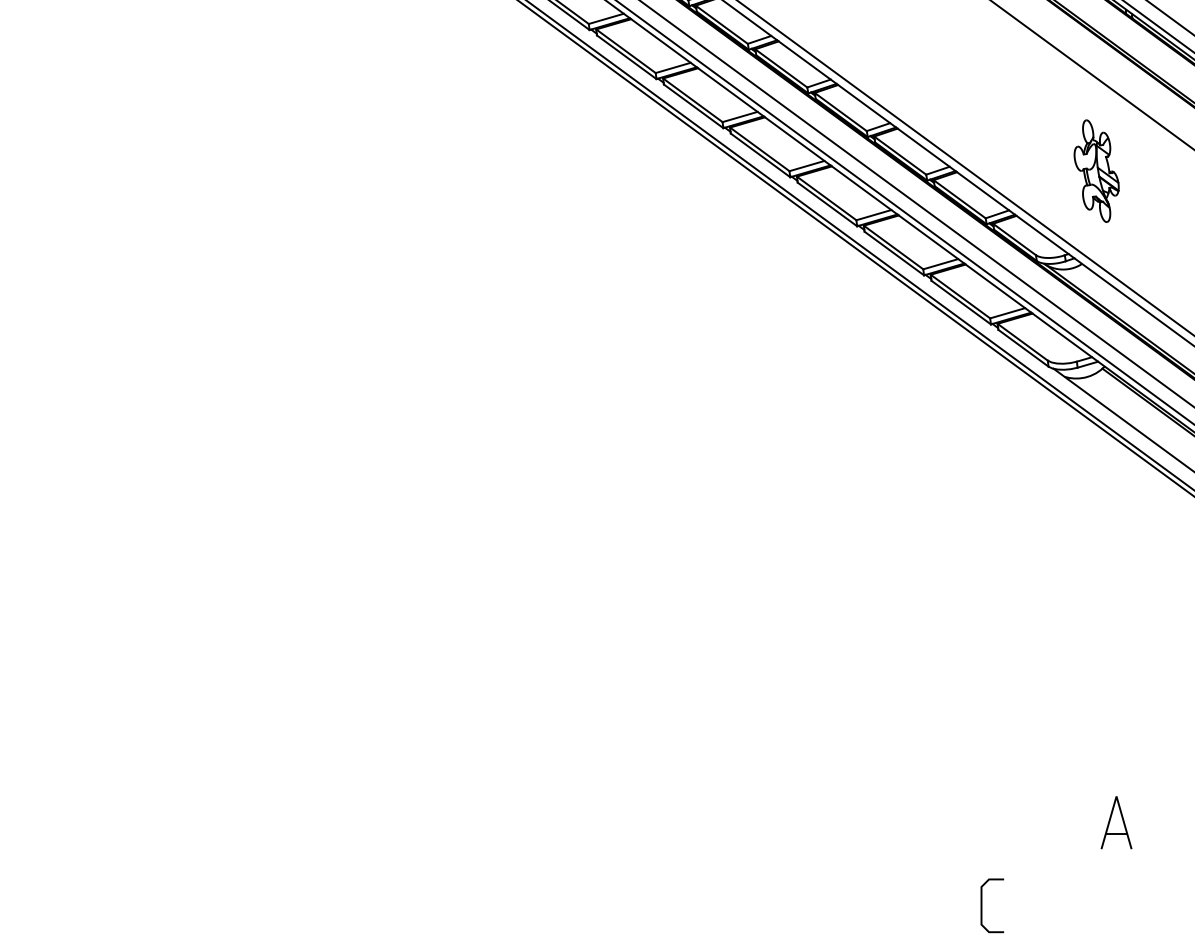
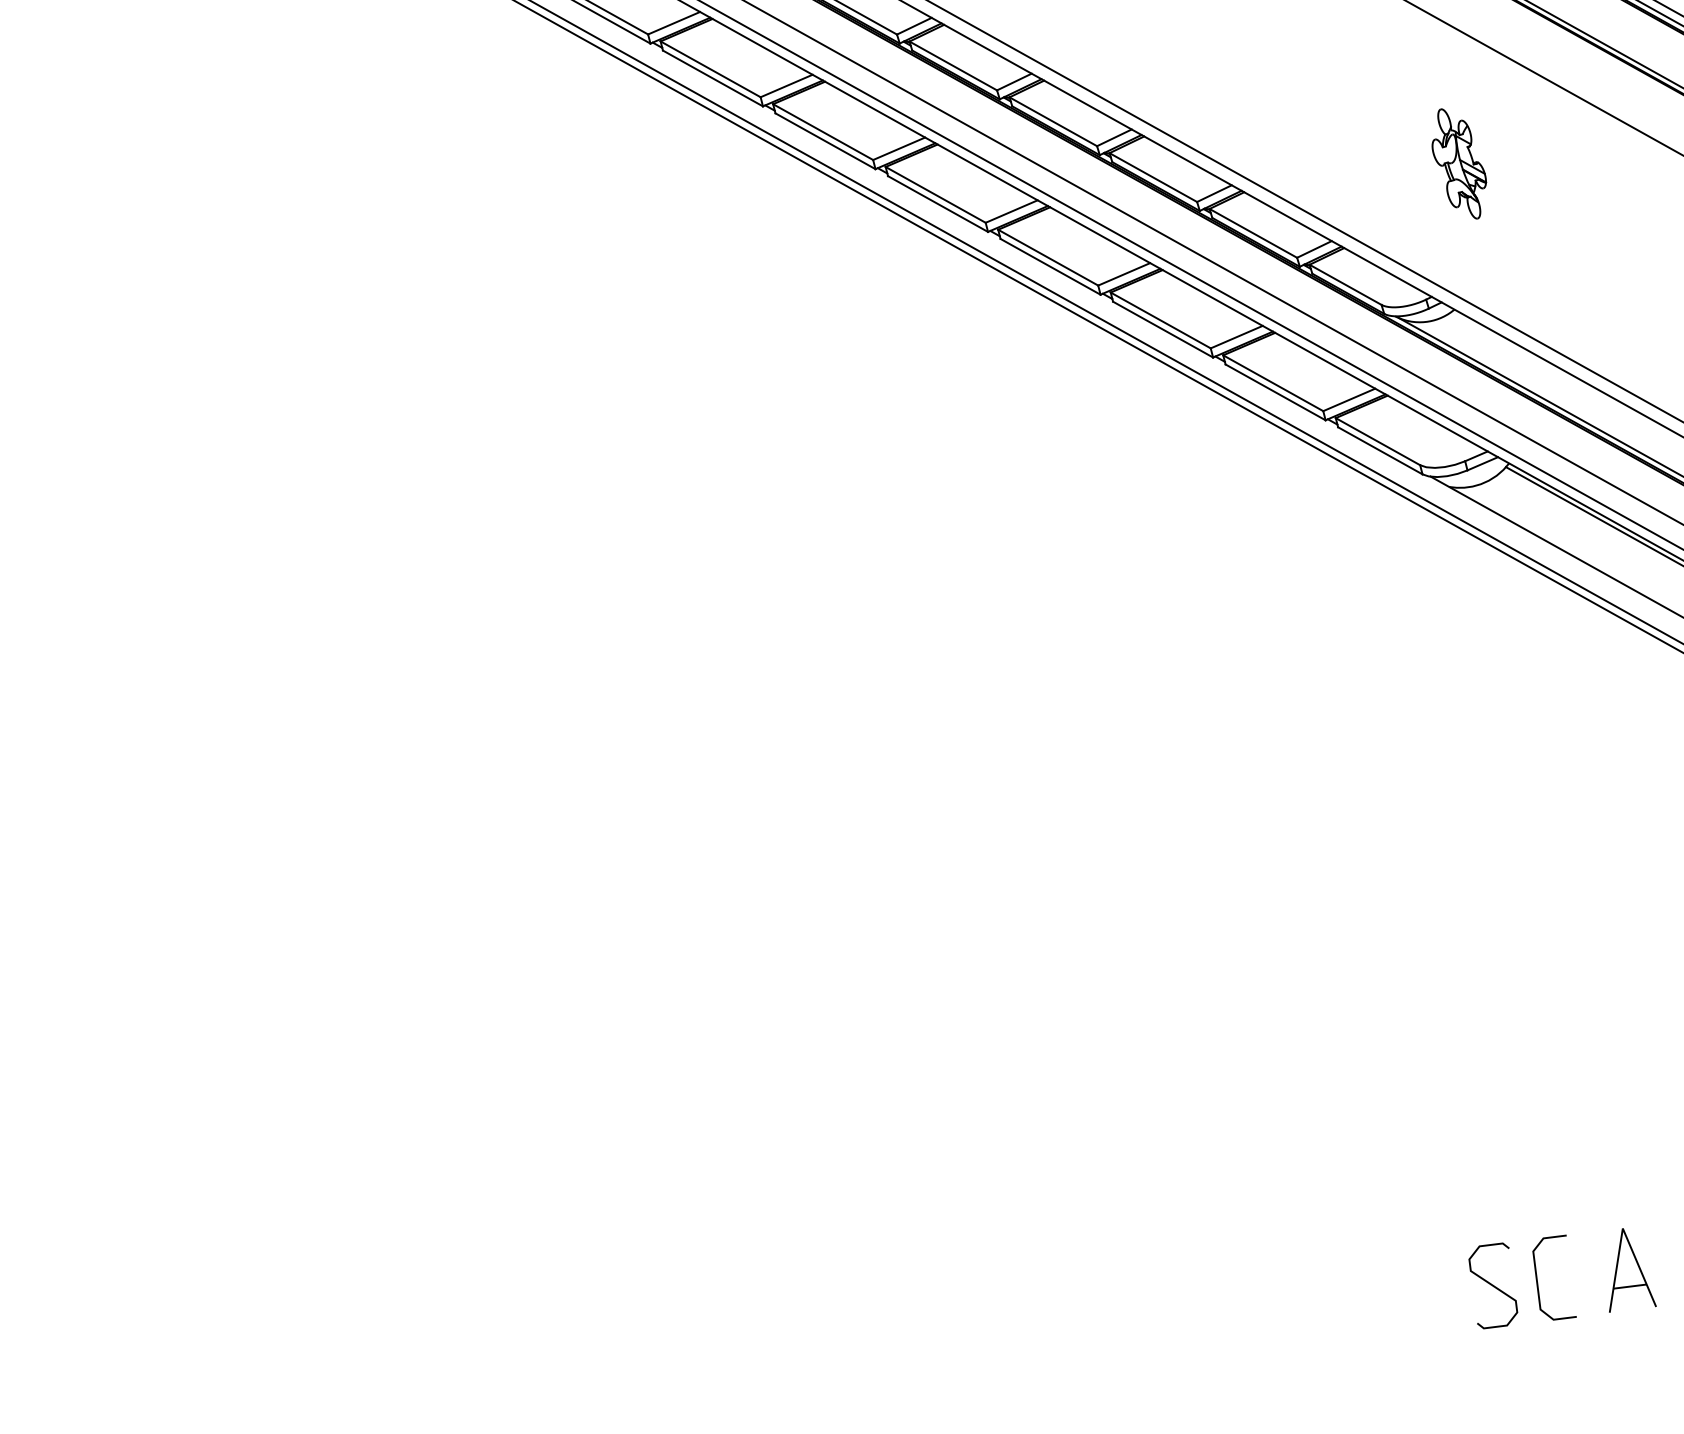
part: (1096, 171) -> (1458, 164), size x0.71
part: (1116, 822) -> (1627, 1268), moved
curve: (1029, 890) -> (1493, 1285), added
curve: (982, 905) -> (1538, 1279), moved

